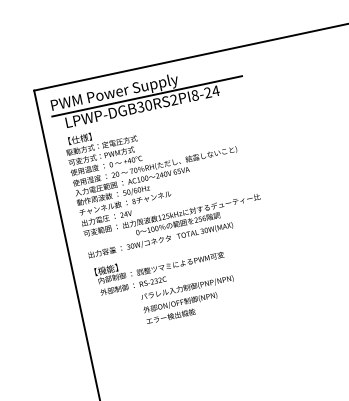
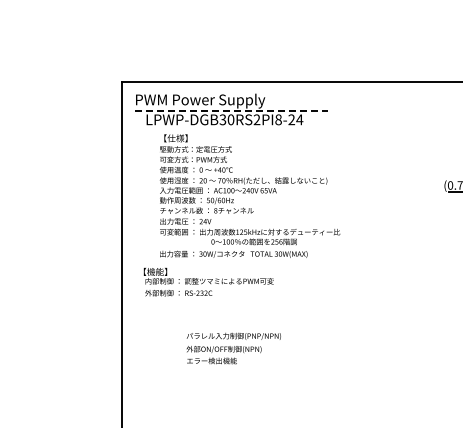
line: (147, 96) -> (231, 110), solid -> dashed
text: (163, 179) -> (249, 195), moved
text: (189, 299) -> (233, 348), moved

